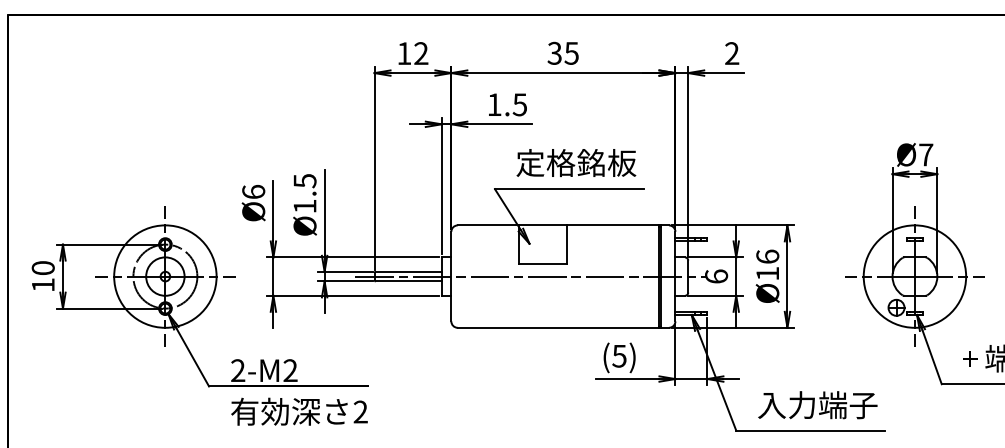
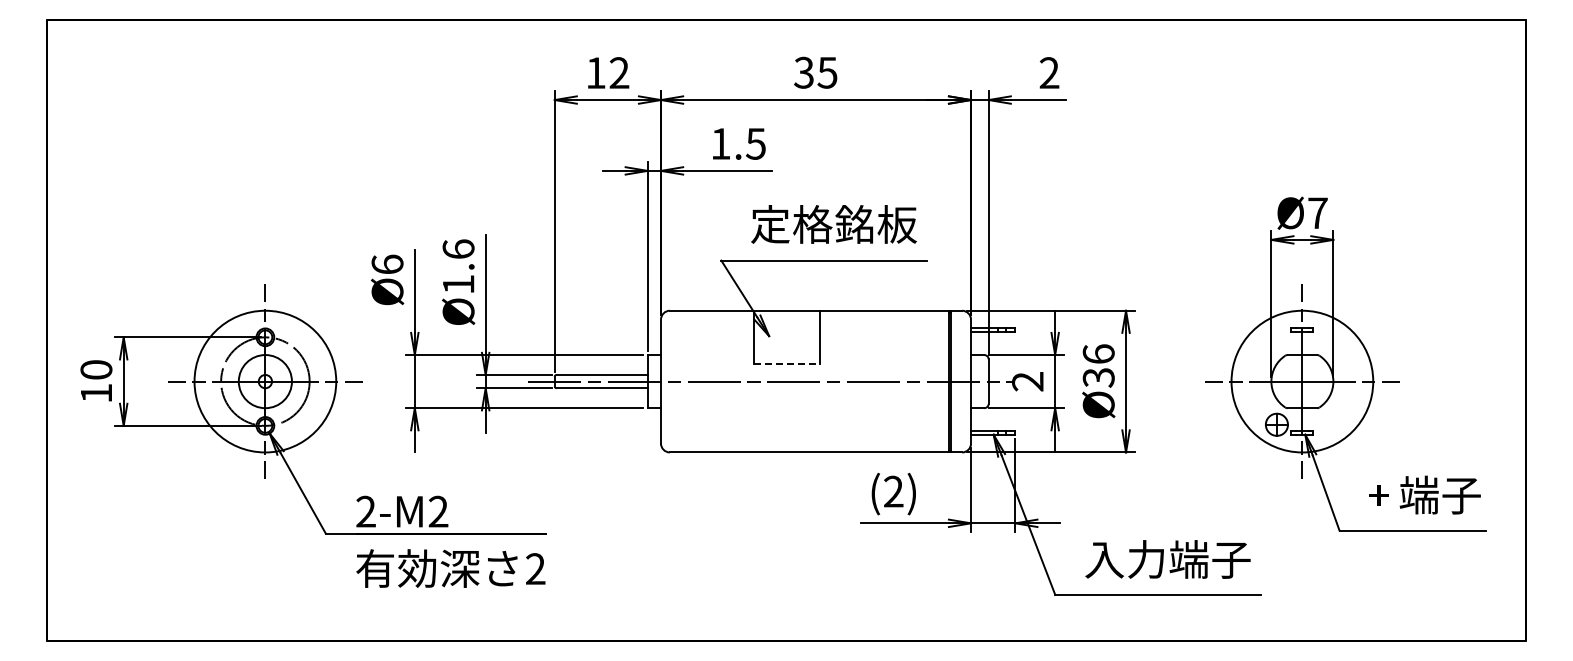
text: (304, 181) -> (458, 249), Ø1.5 -> Ø1.6
line: (542, 263) -> (787, 363), solid -> dashed
text: (767, 273) -> (1098, 377), Ø16 -> Ø36
text: (716, 276) -> (1027, 381), 6 -> 2
text: (619, 356) -> (893, 491), (5) -> (2)

